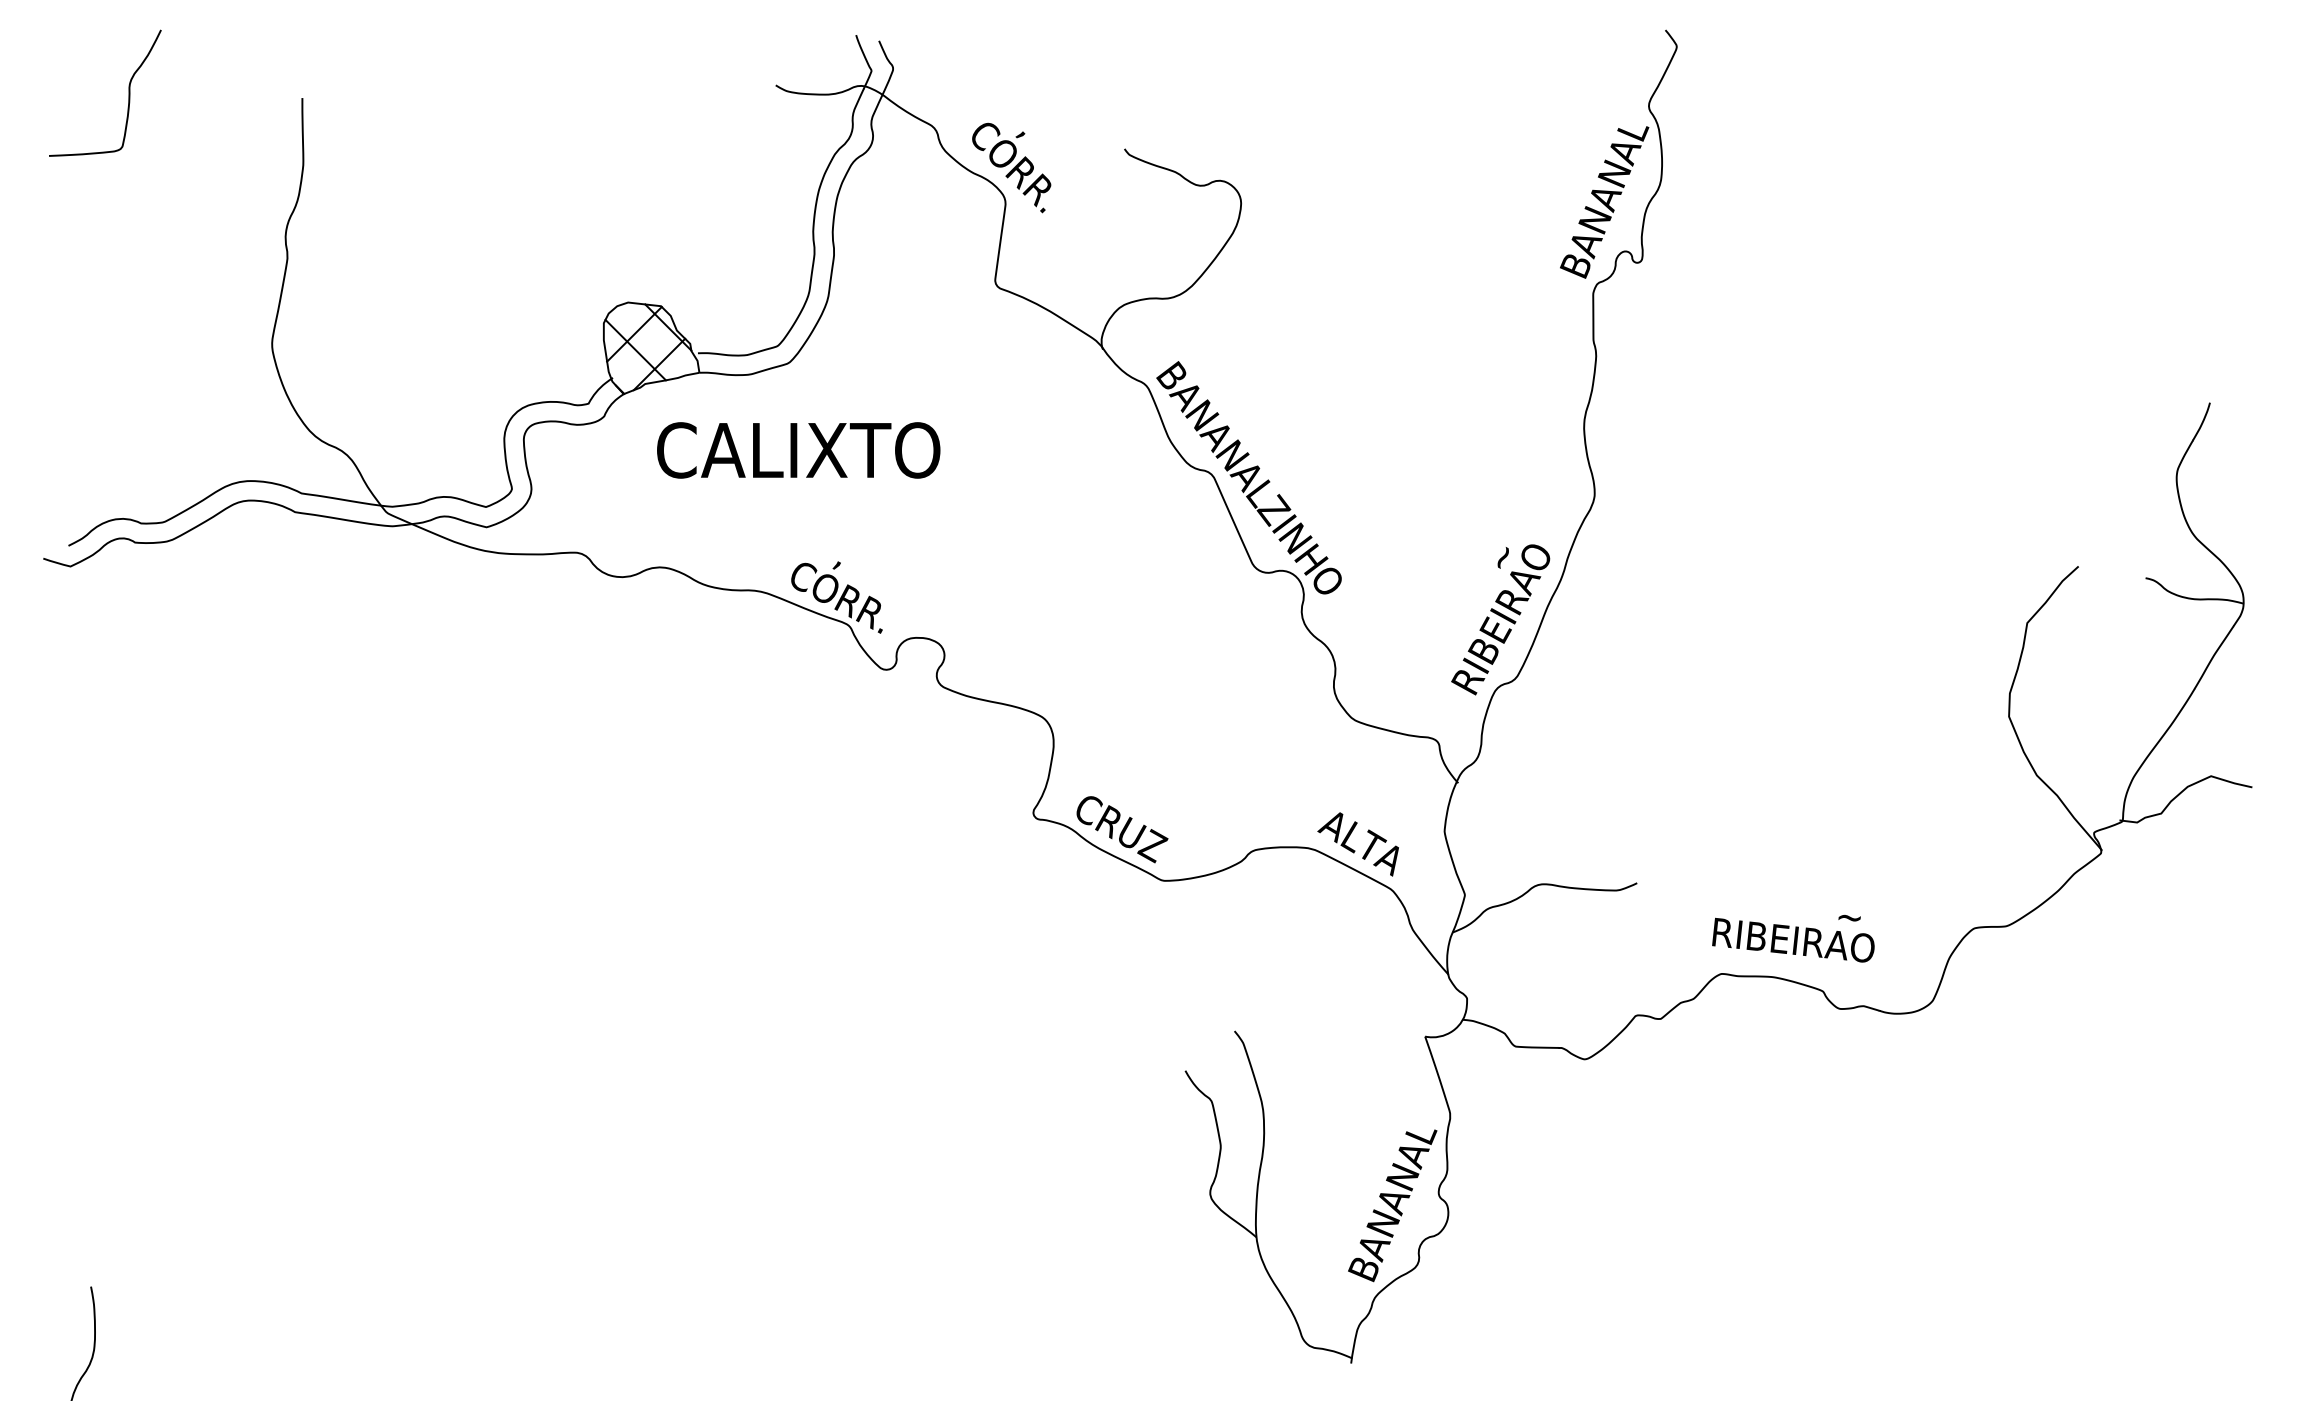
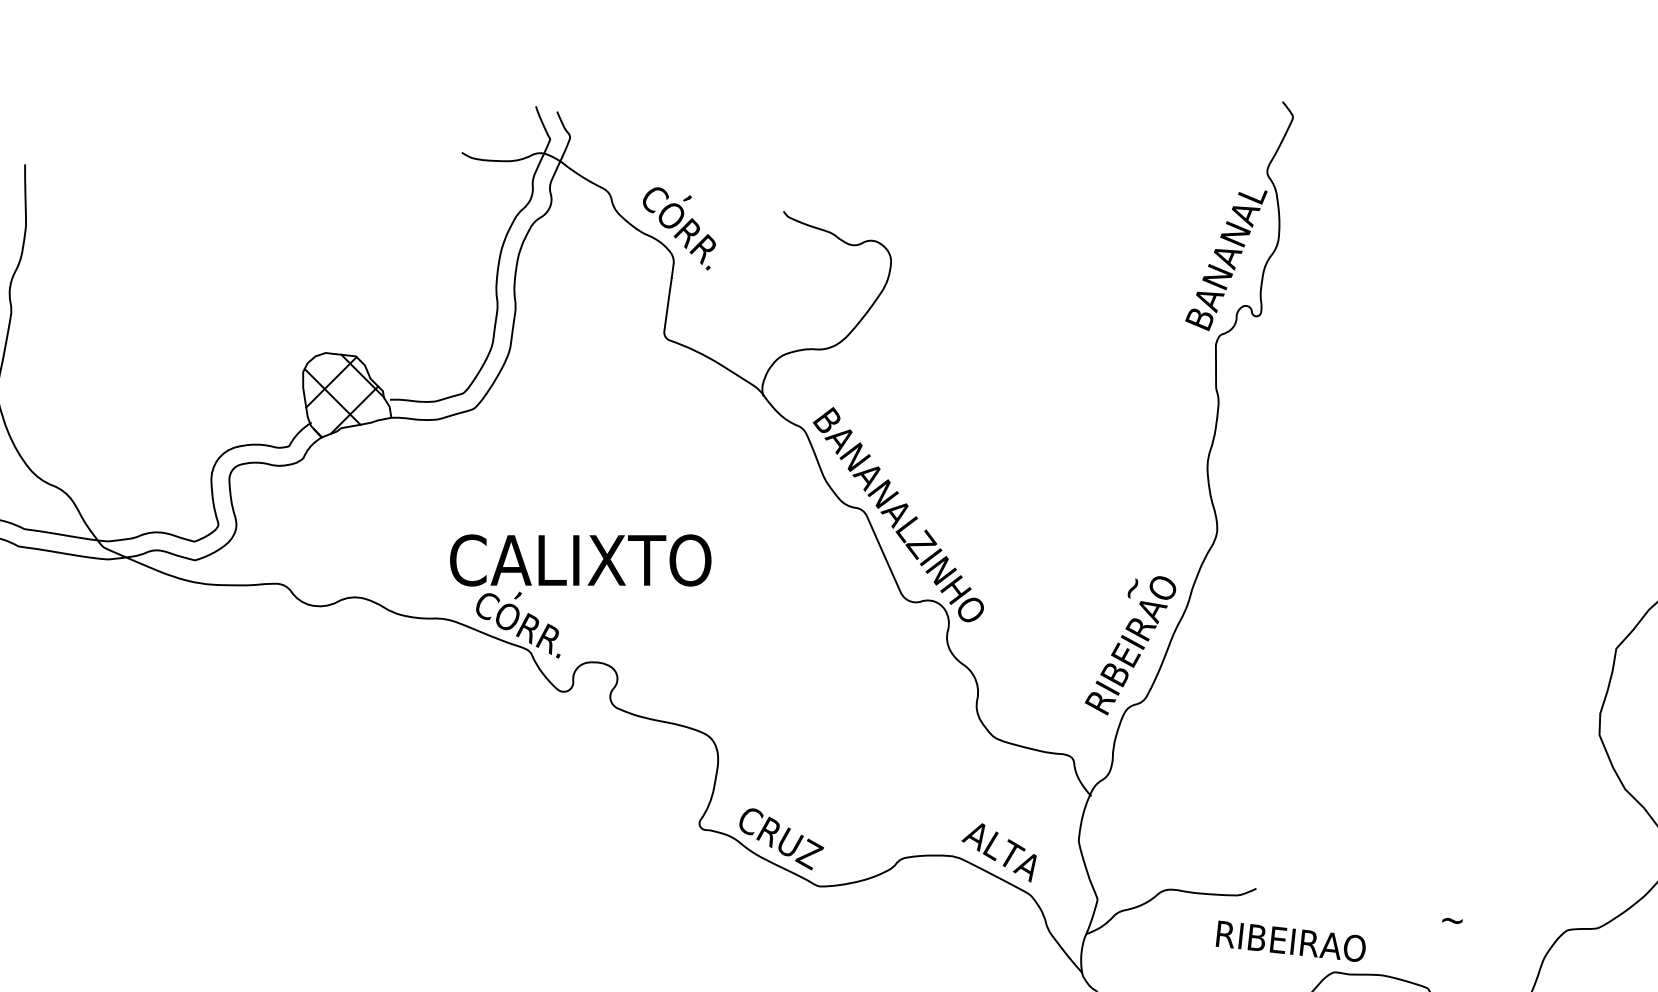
text: (798, 450) -> (580, 560), moved
text: (1793, 939) -> (1290, 940), moved

